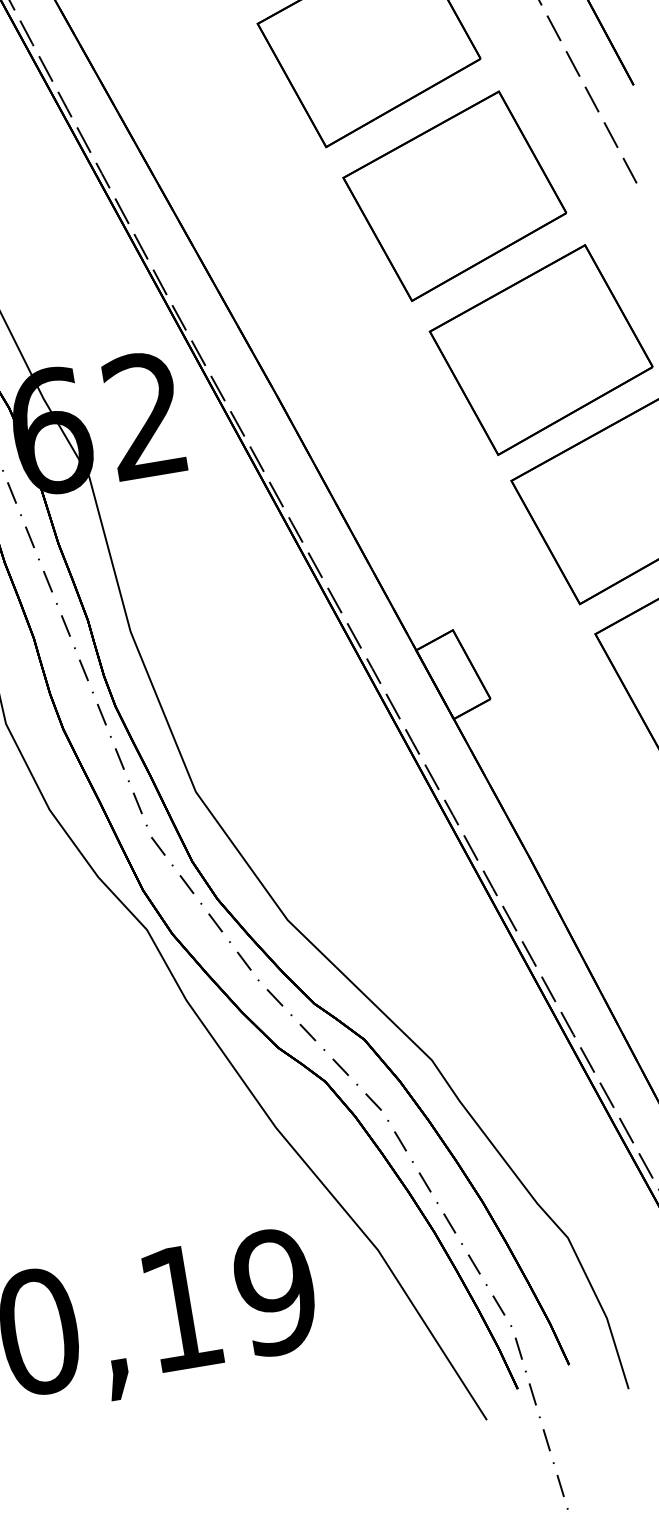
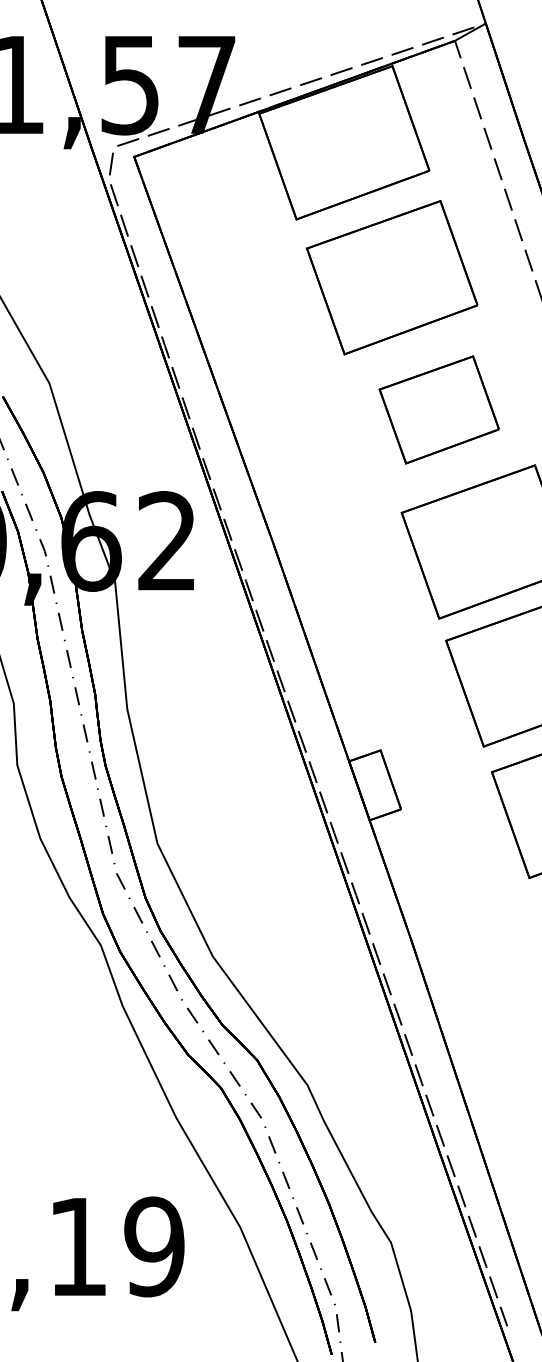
part: (455, 195) -> (439, 409), size x0.7

